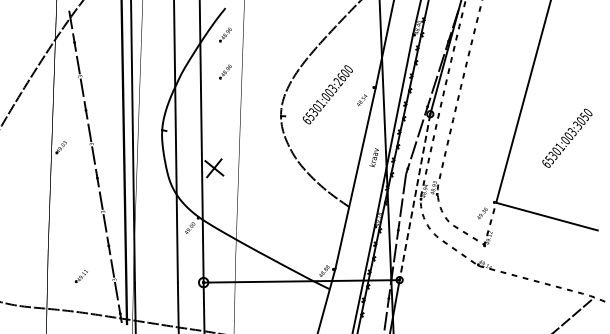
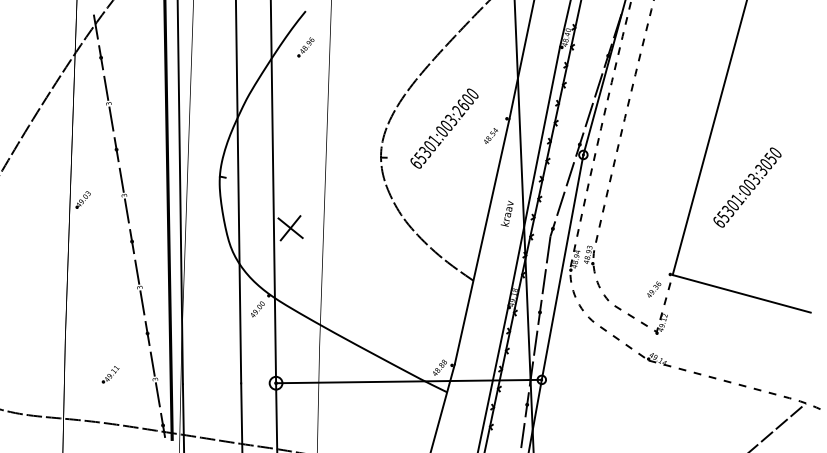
part: (225, 71) -> (305, 97), removed
text: (567, 137) -> (747, 186), moved
line: (414, 197) -> (561, 267), dashed -> solid

